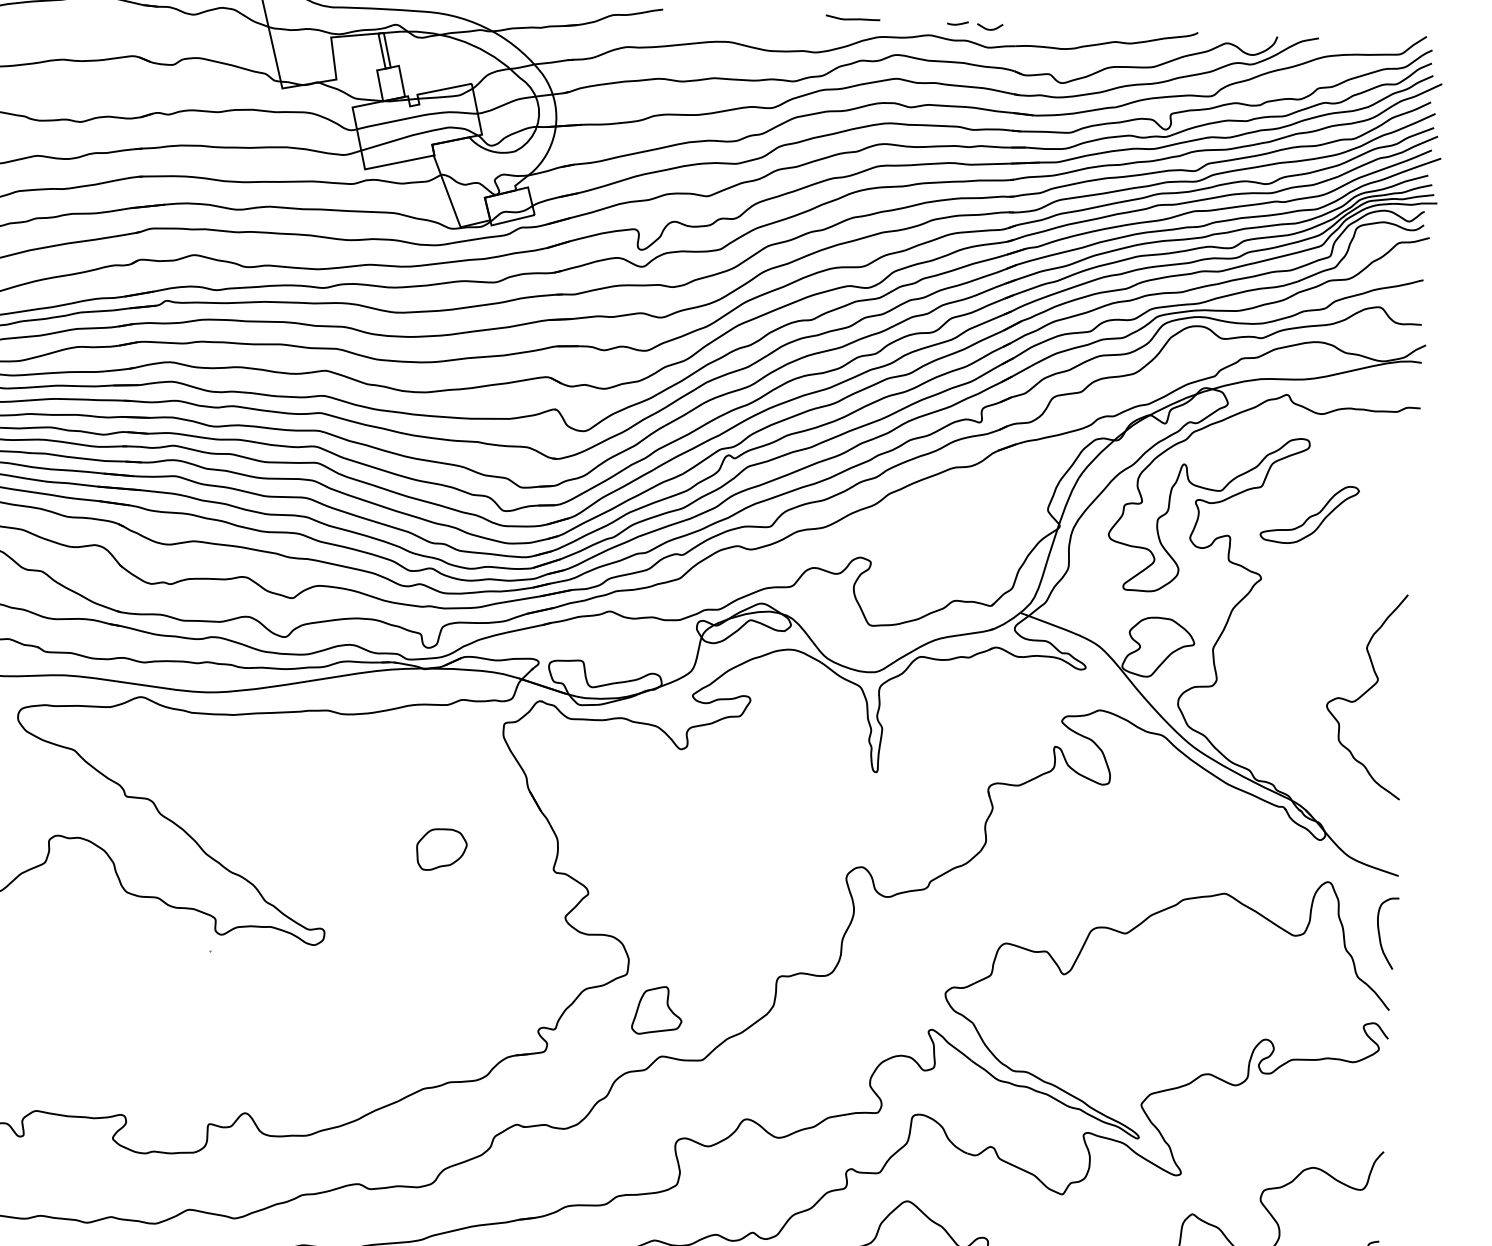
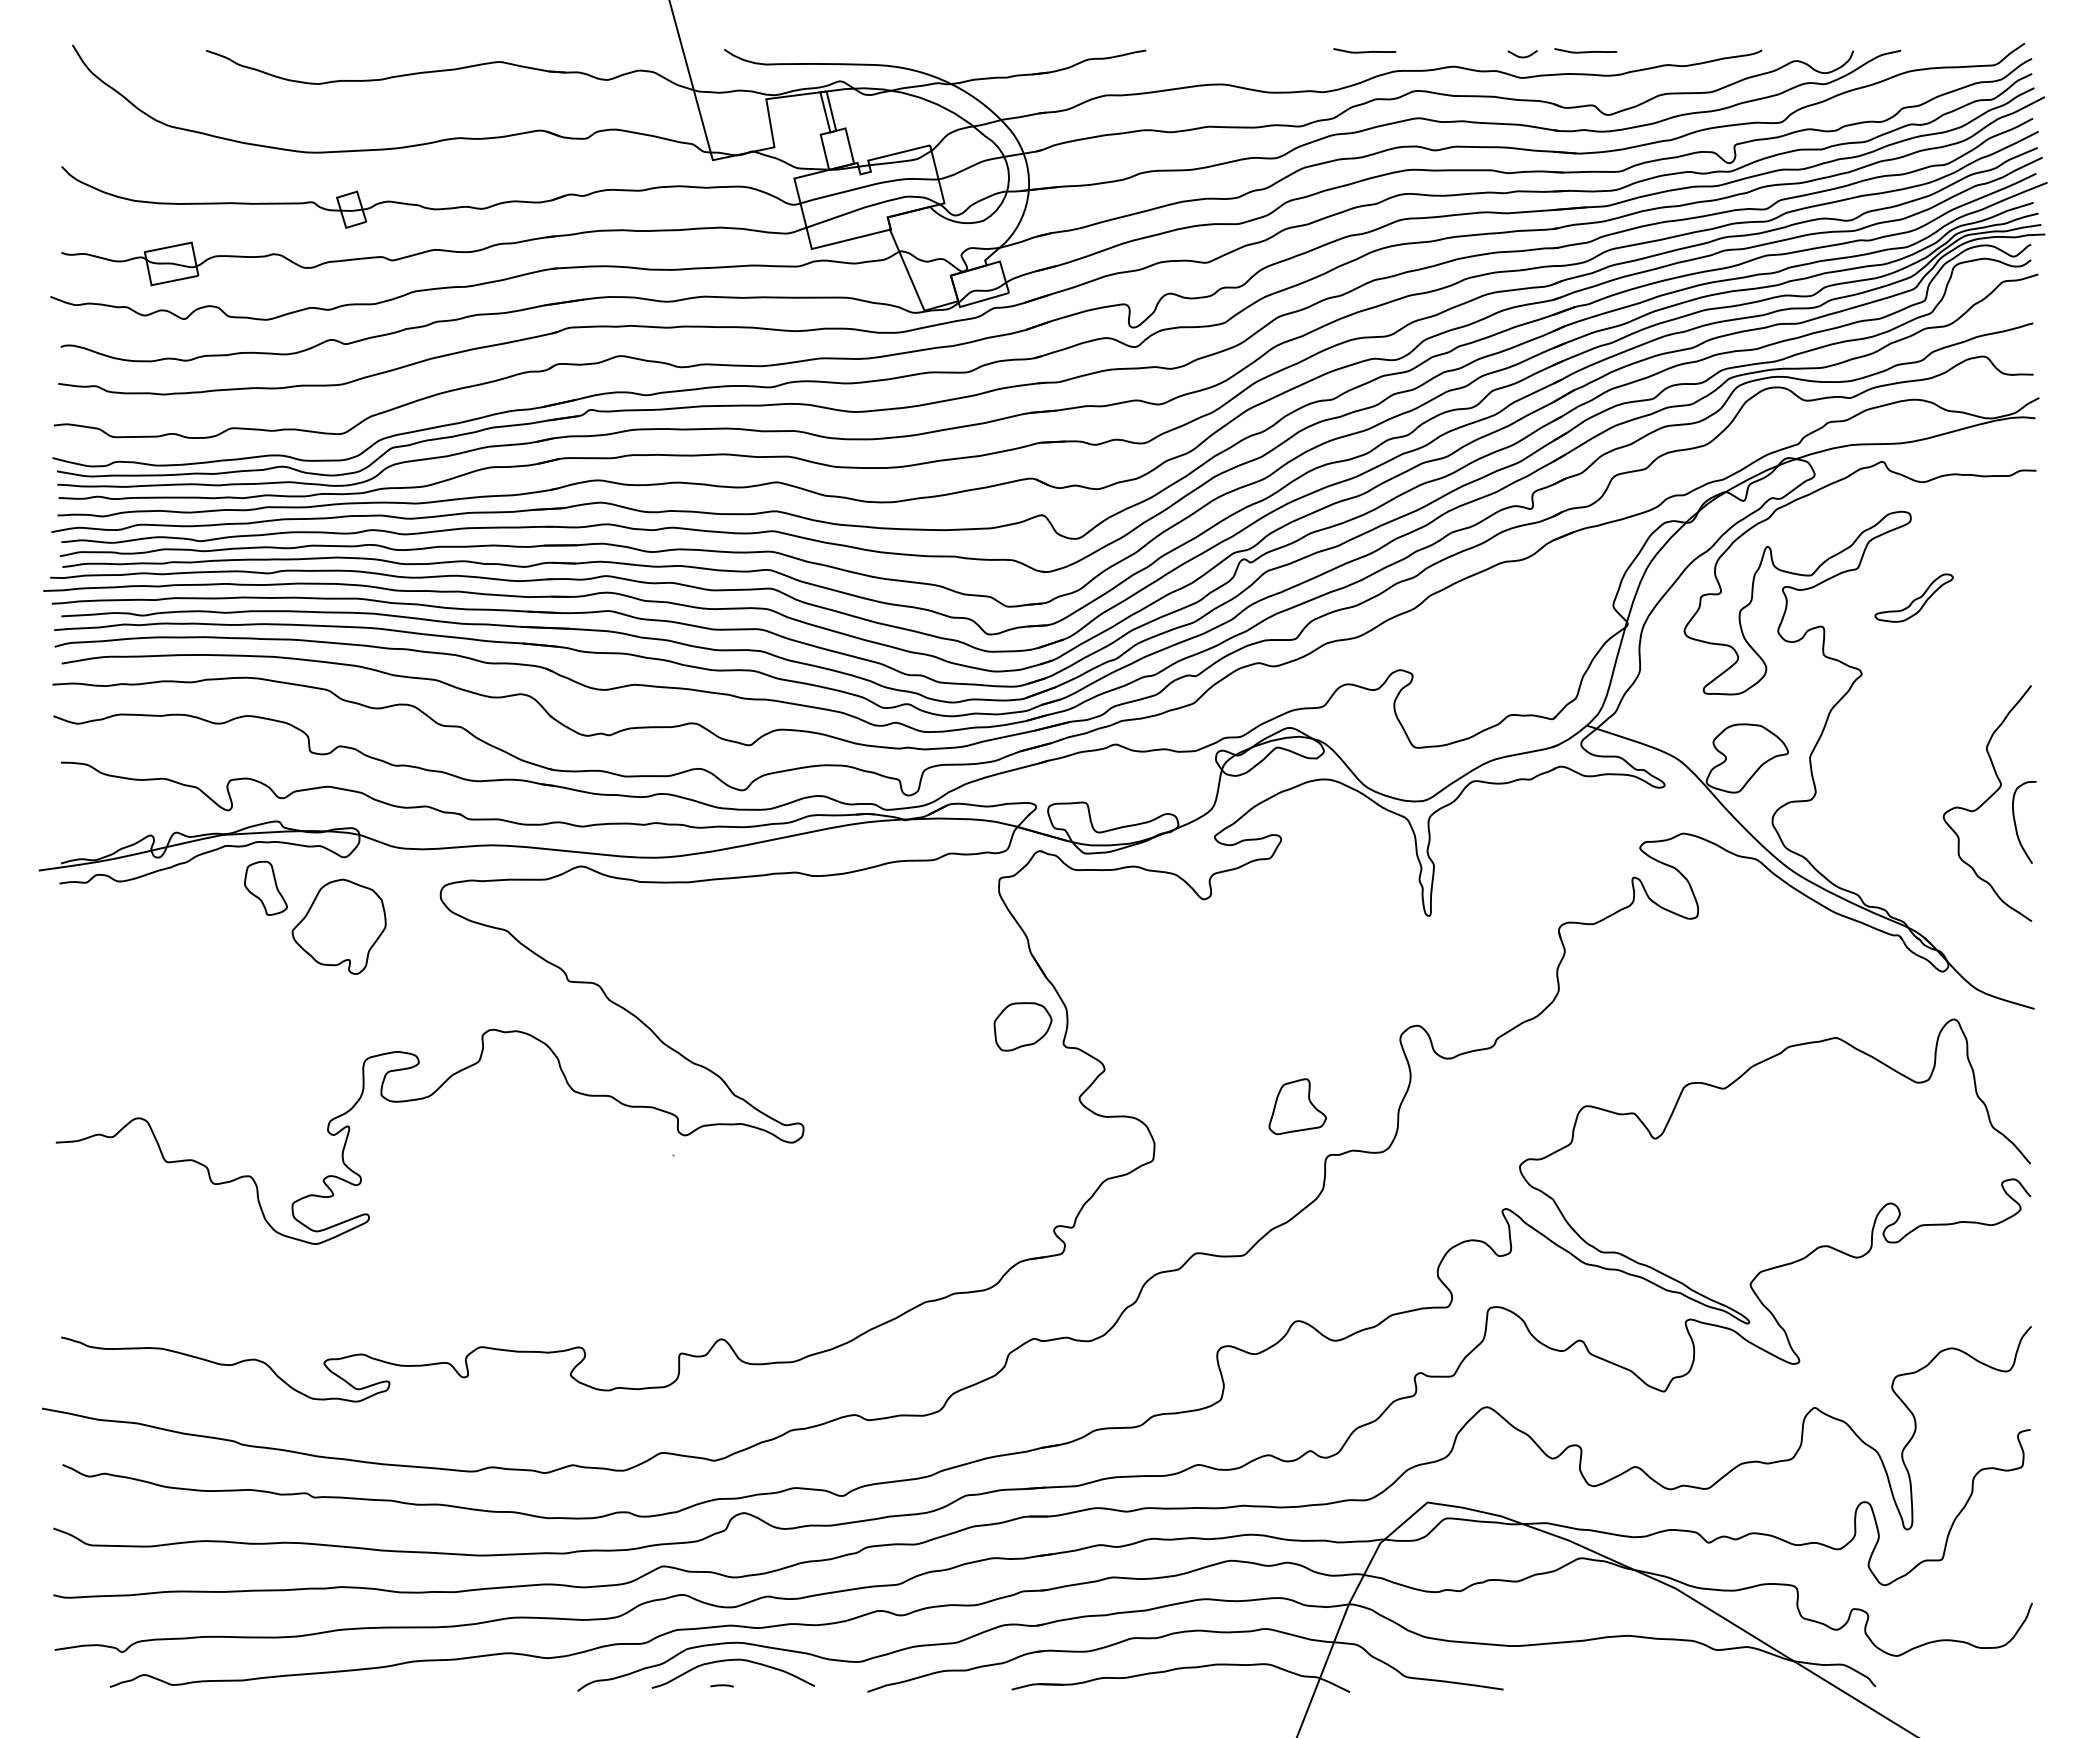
curve: (958, 23) -> (1486, 51), removed
curve: (1044, 27) -> (1585, 51), added
part: (1309, 513) -> (1913, 597), size x0.7
part: (441, 849) -> (1022, 1026), moved
curve: (1380, 934) -> (2016, 824), moved
part: (657, 1010) -> (1297, 1106), moved

